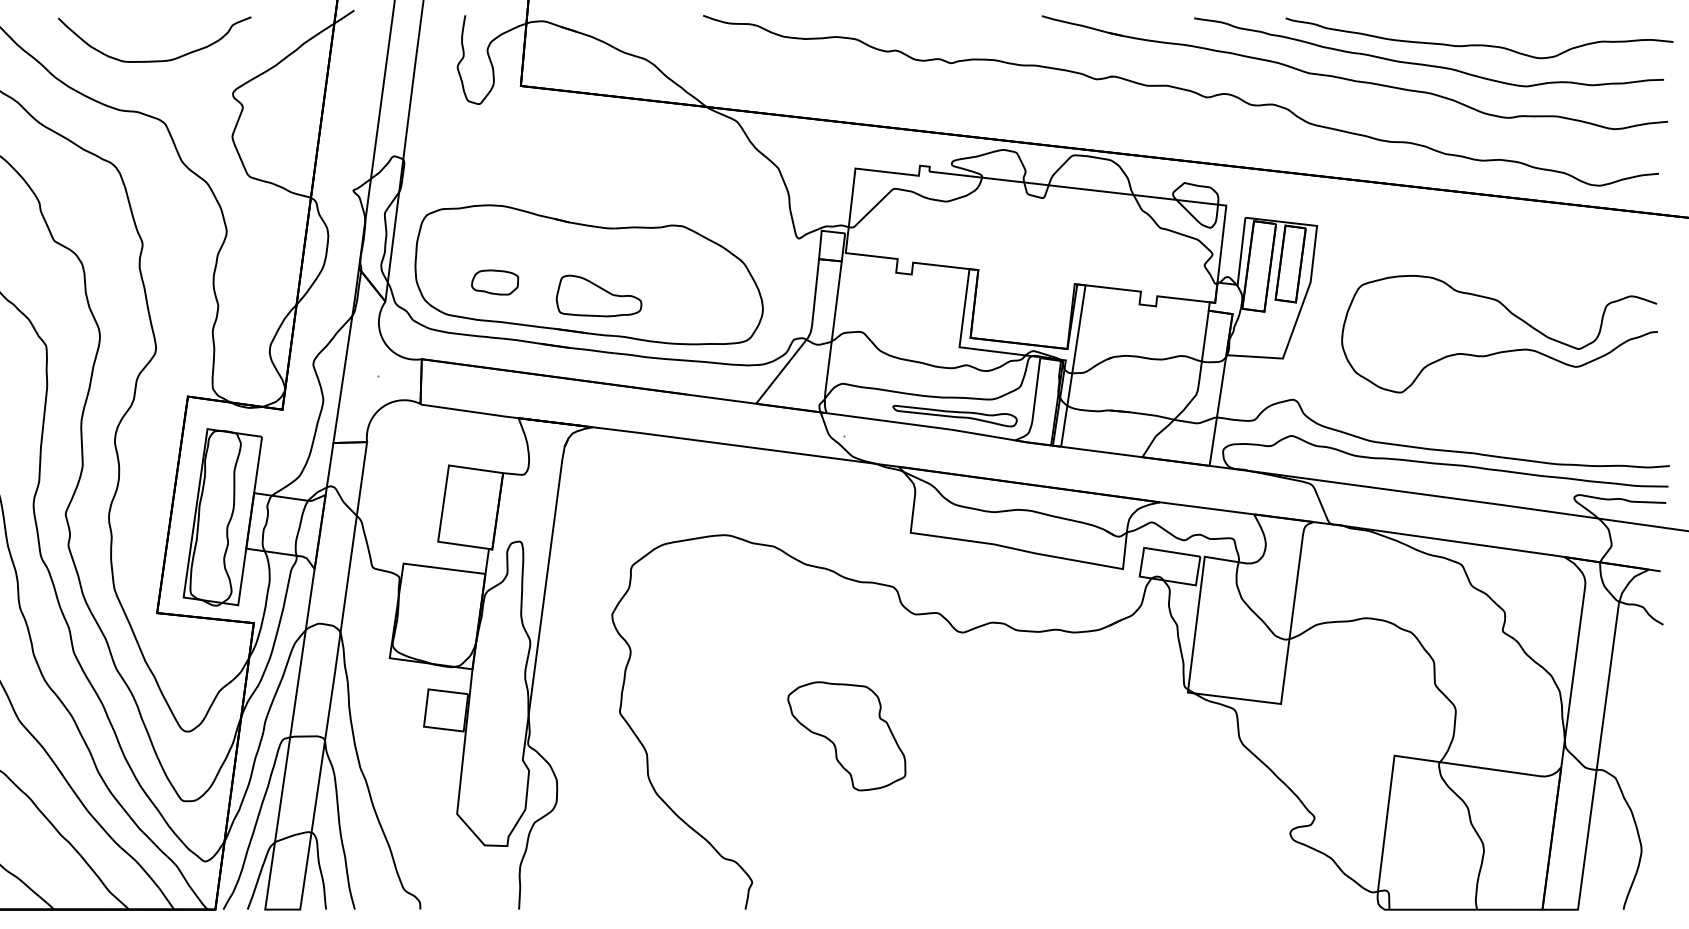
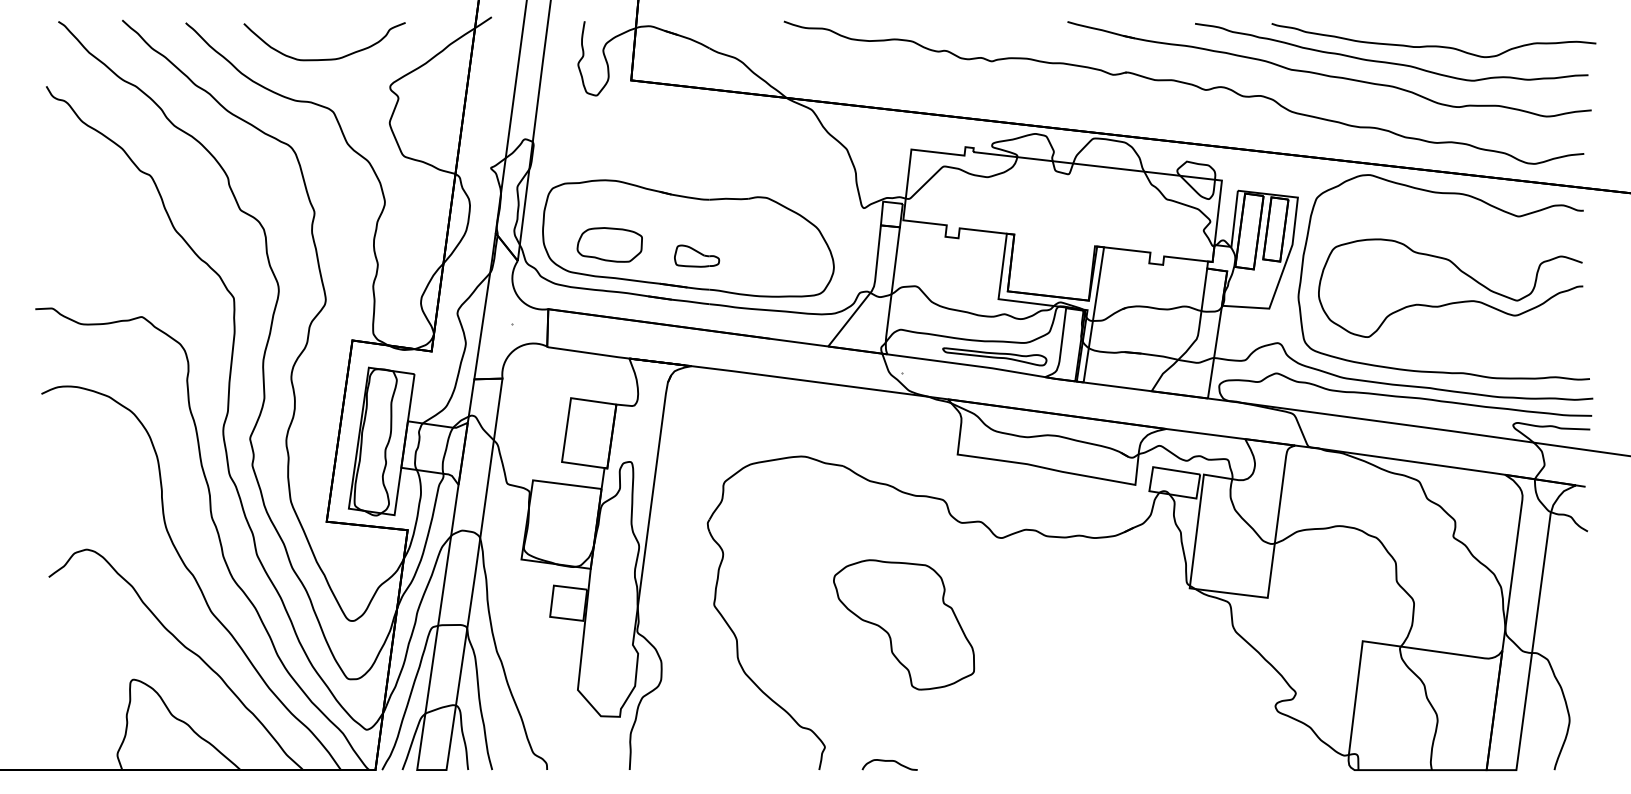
curve: (1492, 222) -> (1444, 194), added
part: (494, 281) -> (609, 244), size x1.67
part: (599, 295) -> (697, 255), size x0.62
part: (847, 735) -> (904, 624), size x1.43
curve: (829, 899) -> (889, 761), added

